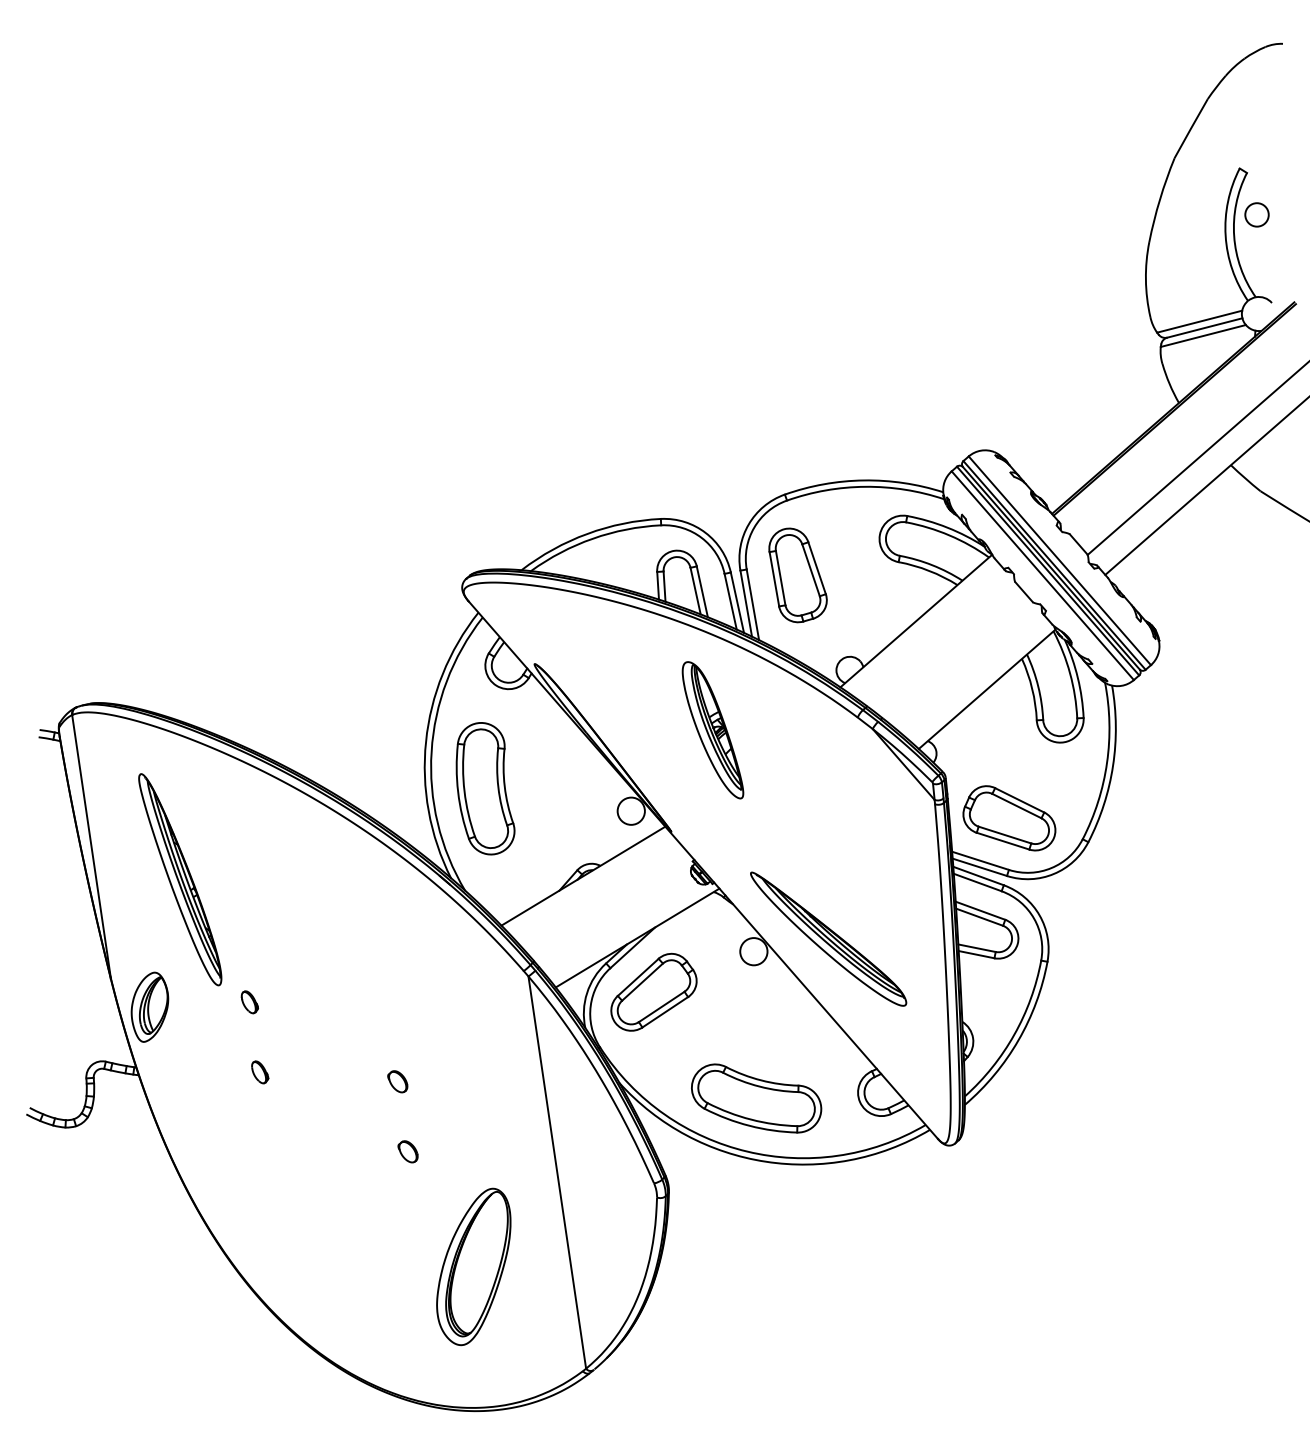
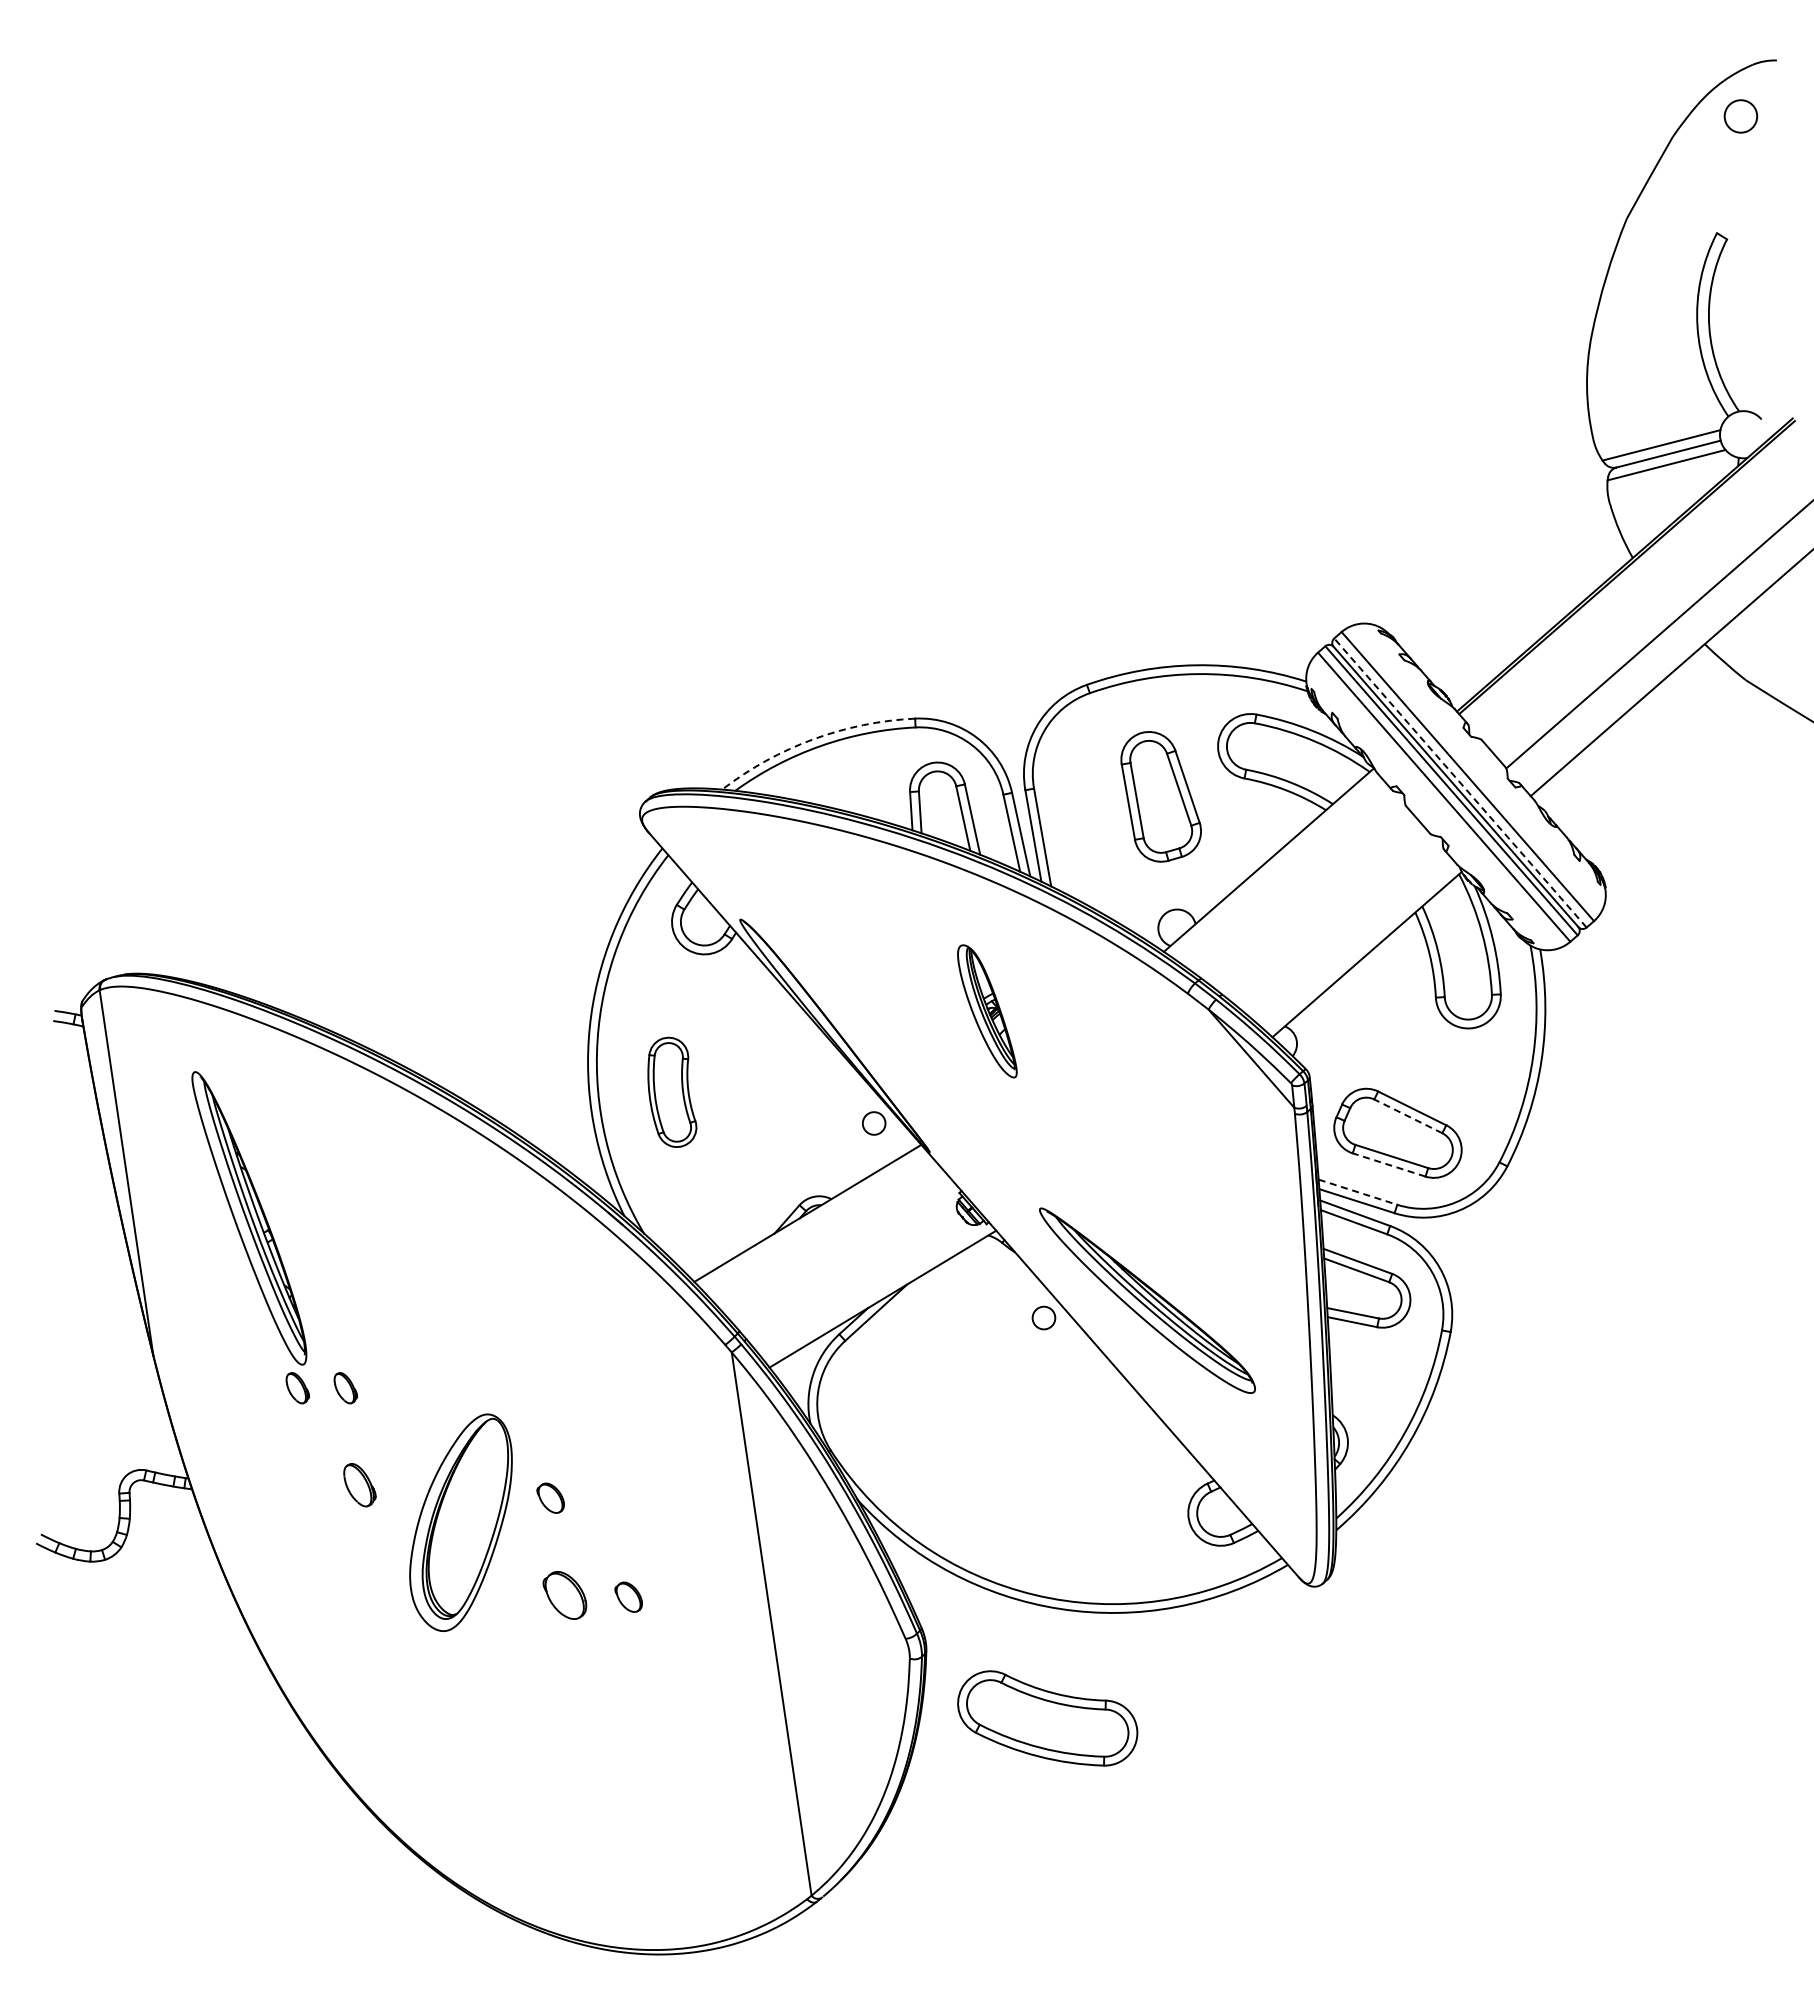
circle: (1256, 214) -> (1740, 116), moved
arc: (587, 534) -> (813, 739), solid -> dashed
line: (1054, 565) -> (1460, 783), solid -> dashed
part: (797, 575) -> (1160, 796), moved
part: (713, 730) -> (987, 1011), size x0.7
part: (485, 788) -> (672, 1092), size x0.6
line: (1017, 806) -> (1408, 1116), solid -> dashed
circle: (631, 811) -> (874, 1123), size x0.6
line: (1002, 840) -> (1388, 1164), solid -> dashed
line: (980, 861) -> (1358, 1192), solid -> dashed
circle: (753, 951) -> (1043, 1317), size x0.6
part: (653, 992) -> (905, 1374), removed
part: (215, 1002) -> (297, 1388), added
part: (150, 1006) -> (207, 1394), removed
part: (260, 1072) -> (360, 1485), size x1.4
part: (756, 1098) -> (1047, 1718), moved
part: (407, 1151) -> (564, 1594), size x1.6
part: (453, 1152) -> (628, 1596), added
part: (473, 1266) -> (460, 1522), moved

